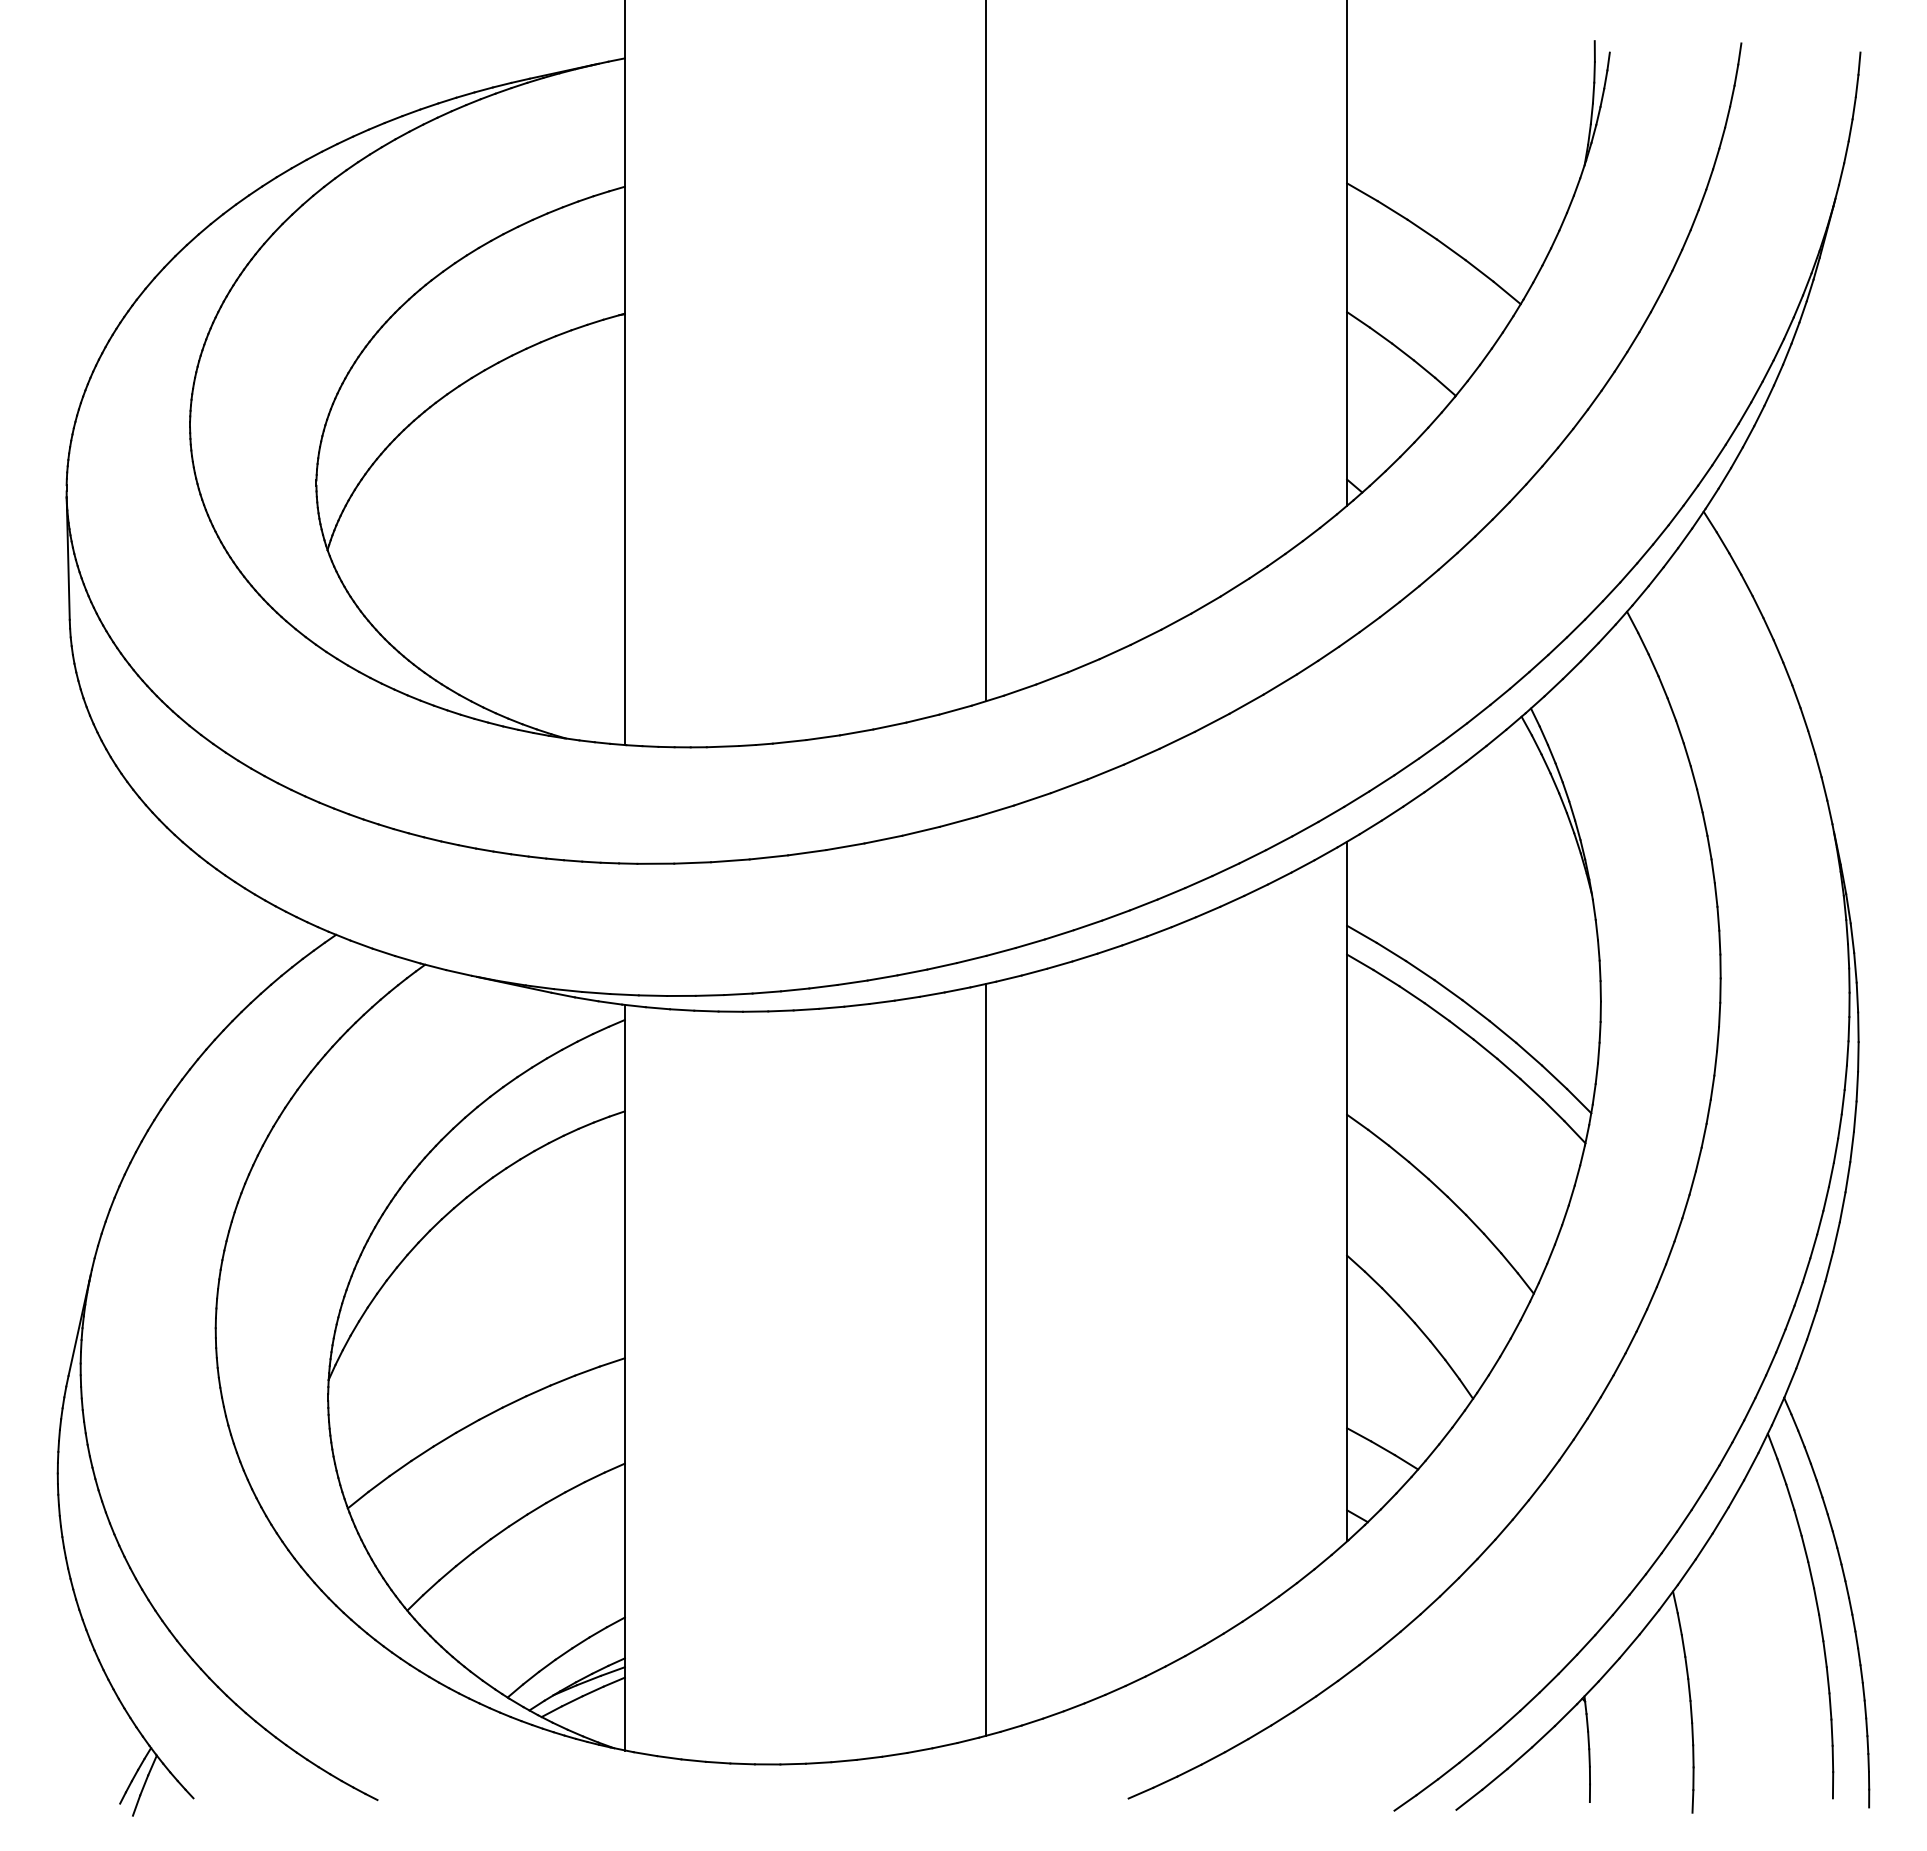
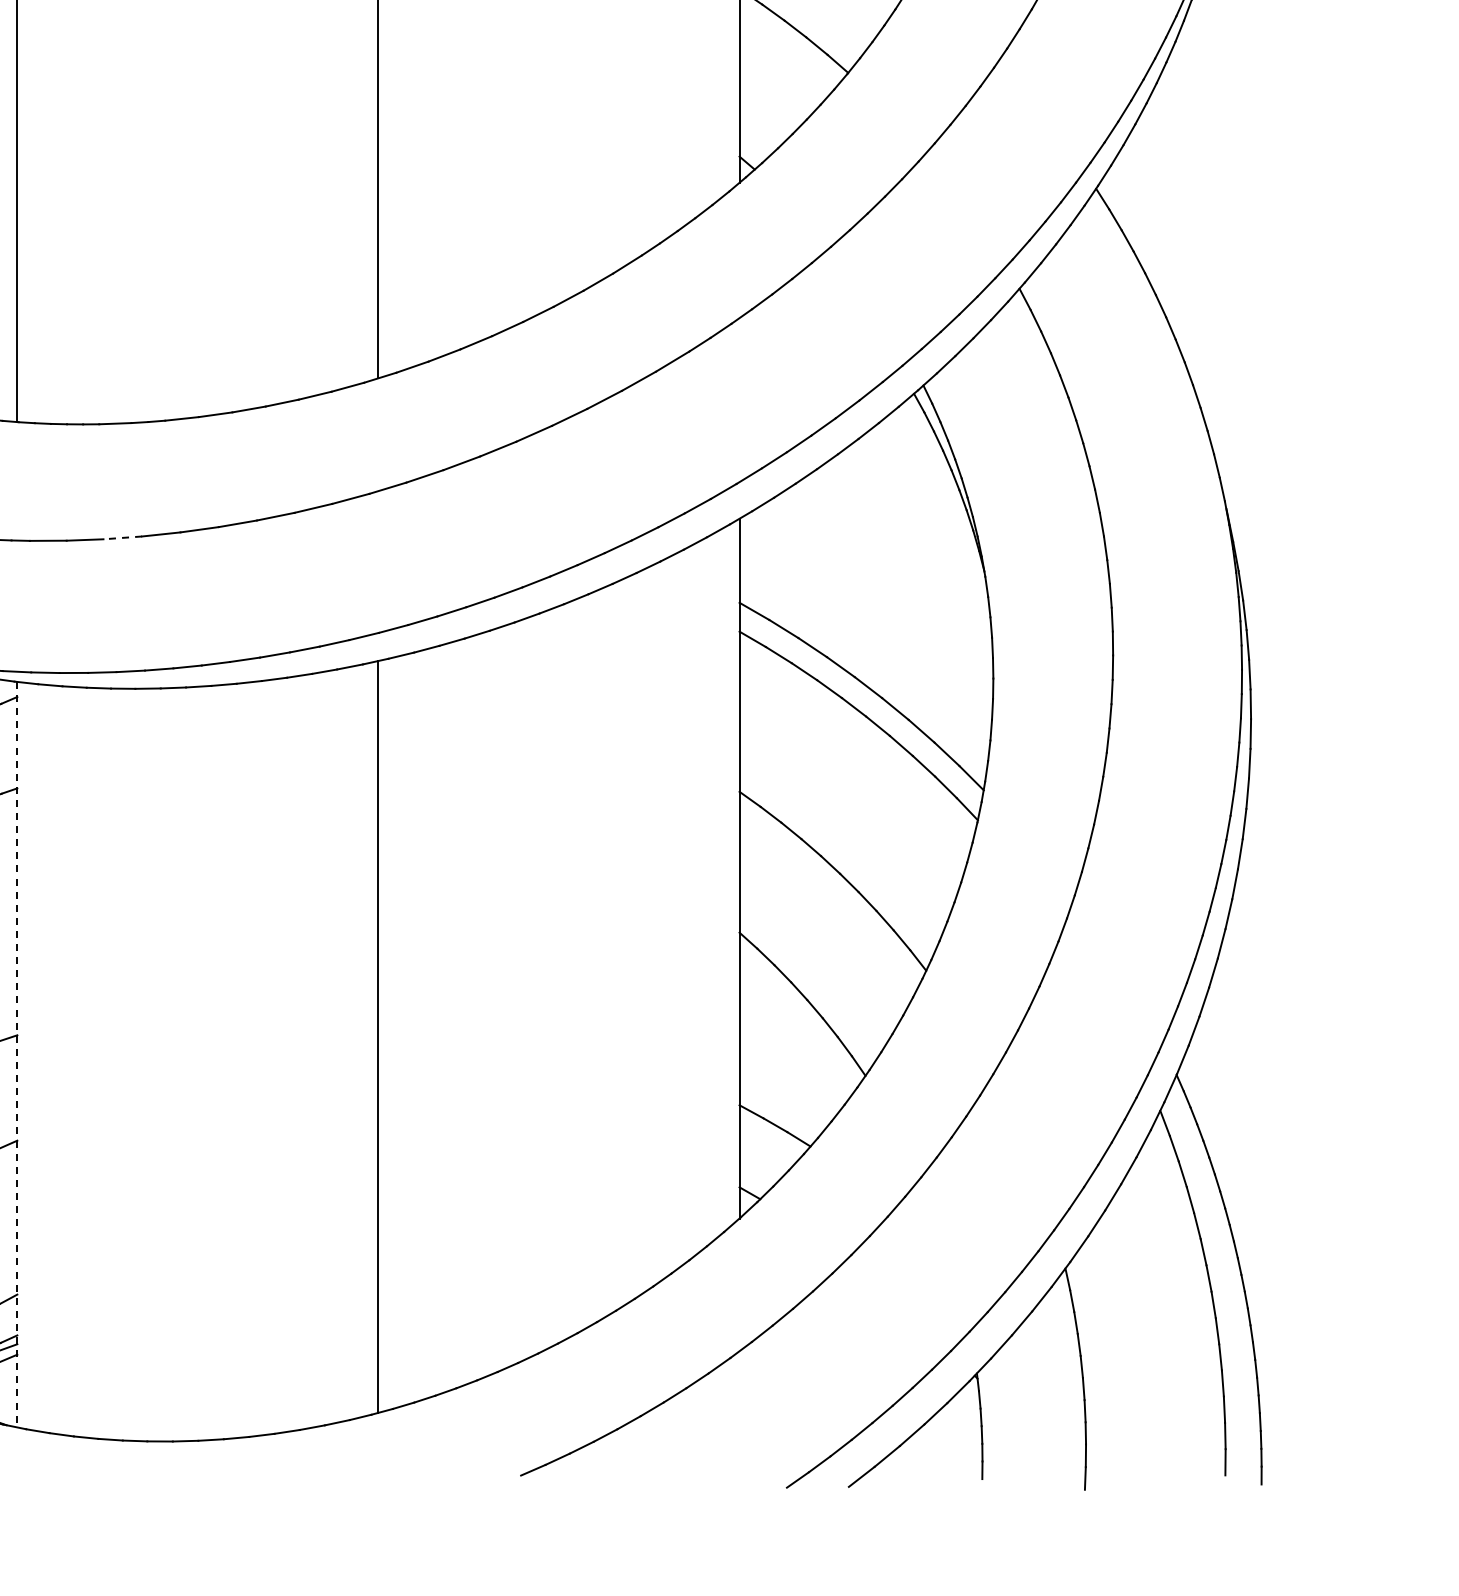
line: (729, 860) -> (121, 537), solid -> dashed
line: (624, 1377) -> (16, 1054), solid -> dashed

